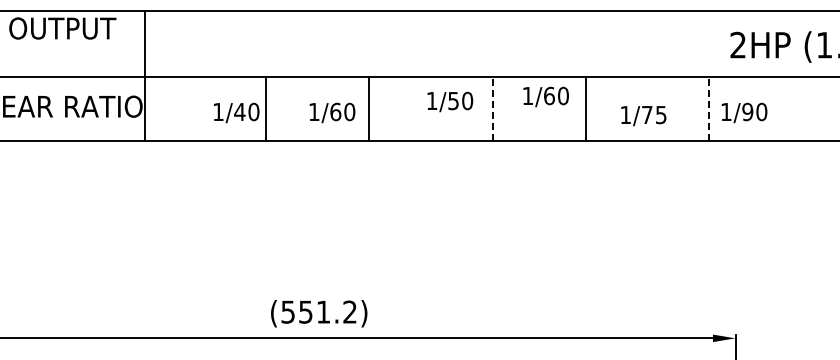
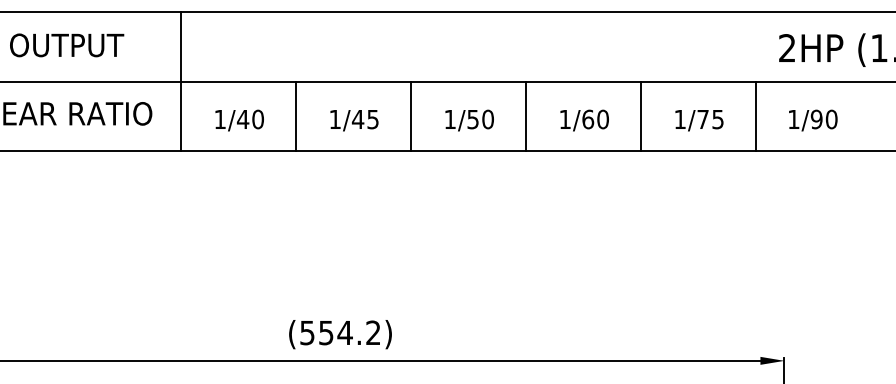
text: (62, 28) -> (66, 45), moved
line: (144, 75) -> (180, 80), moved
text: (545, 96) -> (583, 120), moved
text: (450, 101) -> (469, 120), moved
line: (493, 108) -> (526, 115), dashed -> solid
line: (709, 108) -> (756, 115), dashed -> solid
line: (265, 109) -> (296, 116), moved
line: (368, 109) -> (411, 116), moved
line: (586, 109) -> (641, 116), moved
text: (342, 111) -> (365, 118), 1/60 -> 1/45
text: (236, 112) -> (239, 120), moved
text: (744, 112) -> (813, 120), moved
text: (643, 116) -> (699, 121), moved
text: (323, 311) -> (345, 332), (551.2) -> (554.2)

